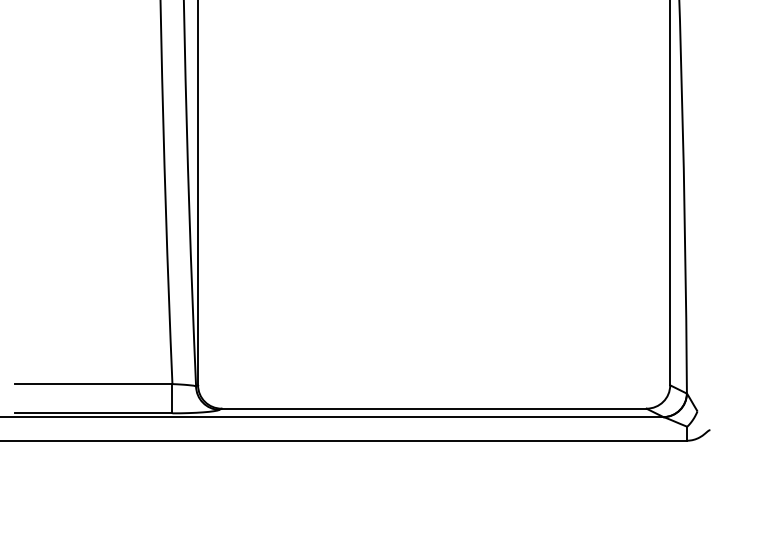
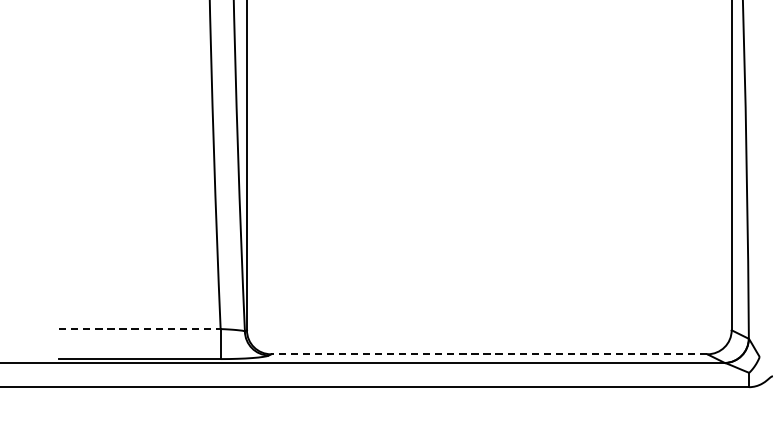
line: (93, 384) -> (139, 329), solid -> dashed
line: (433, 408) -> (488, 354), solid -> dashed

